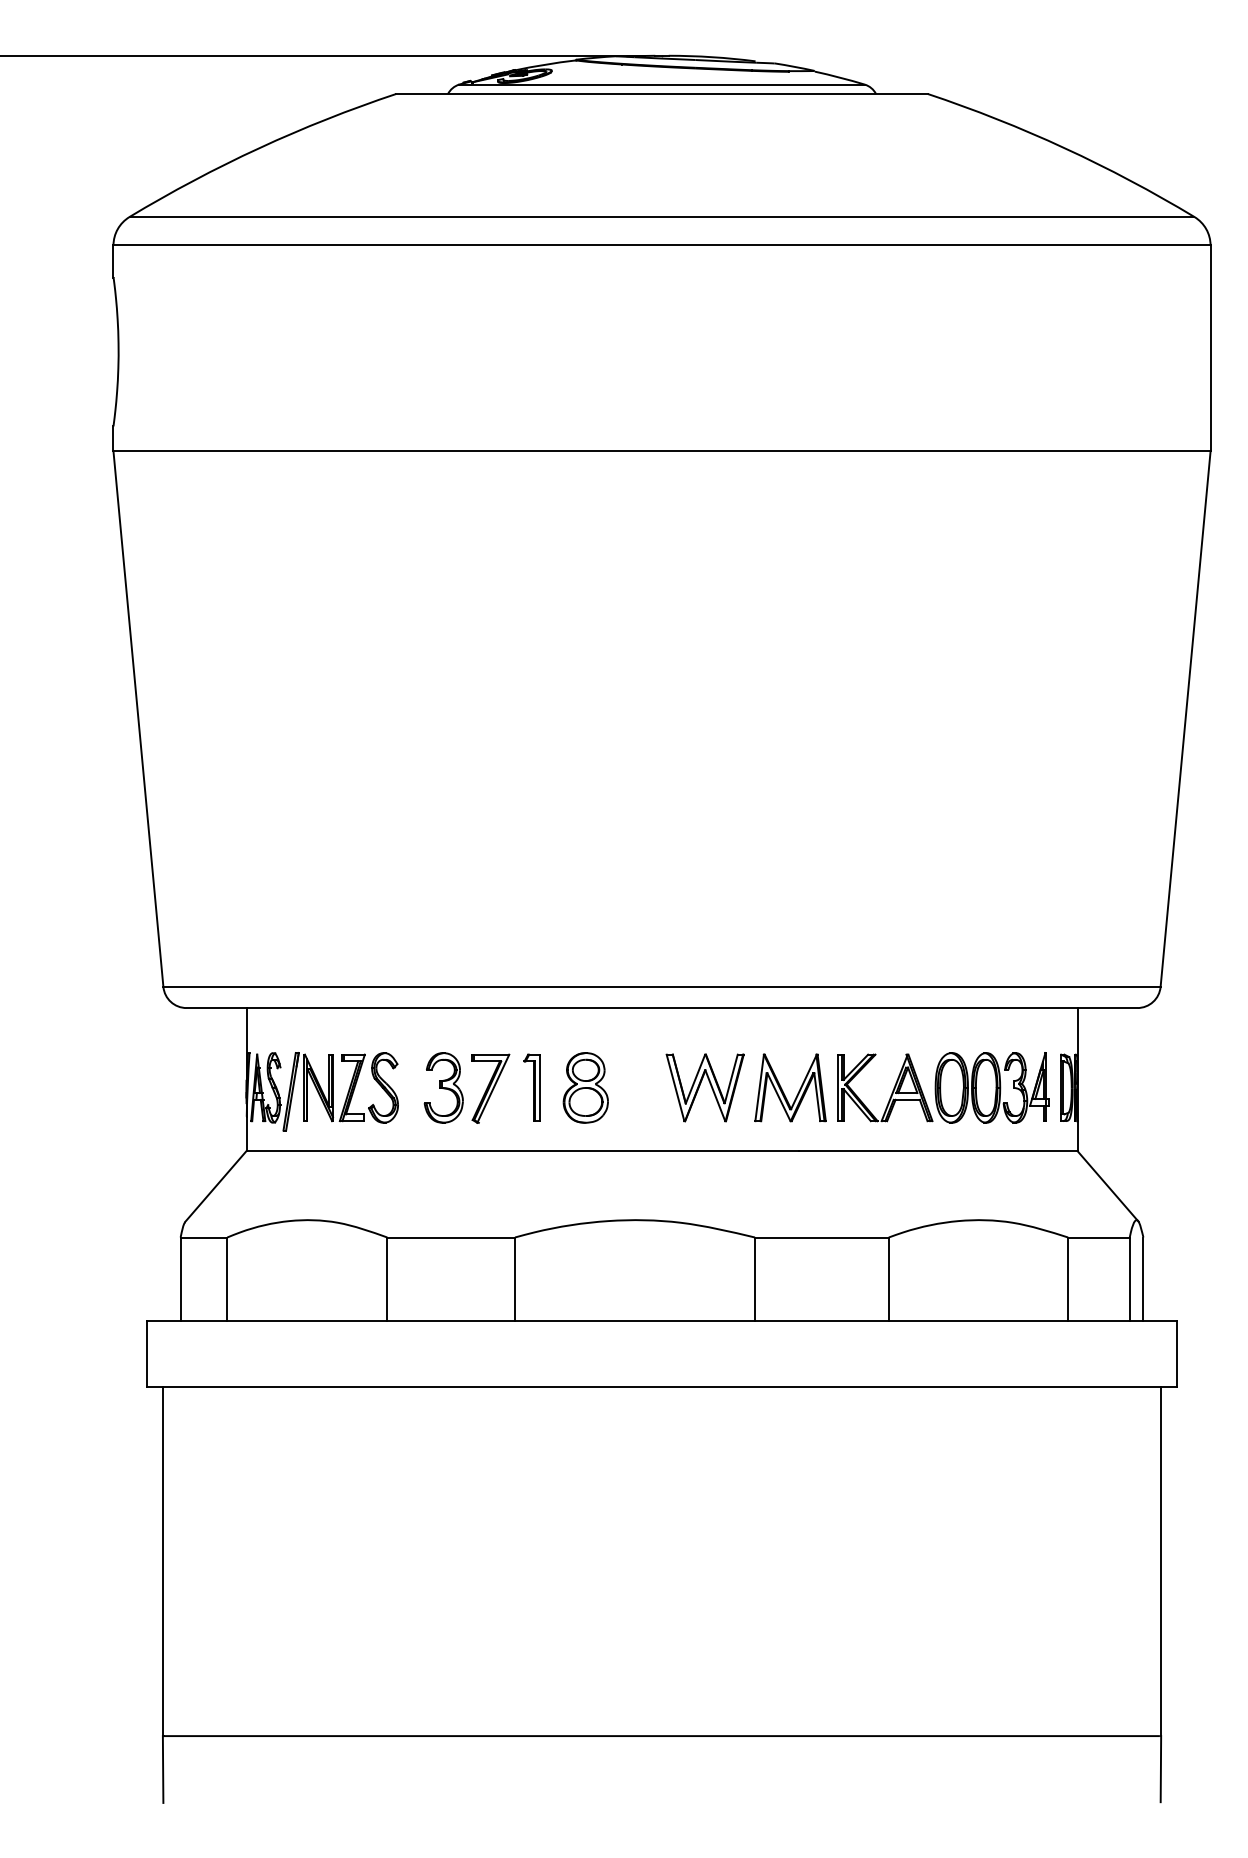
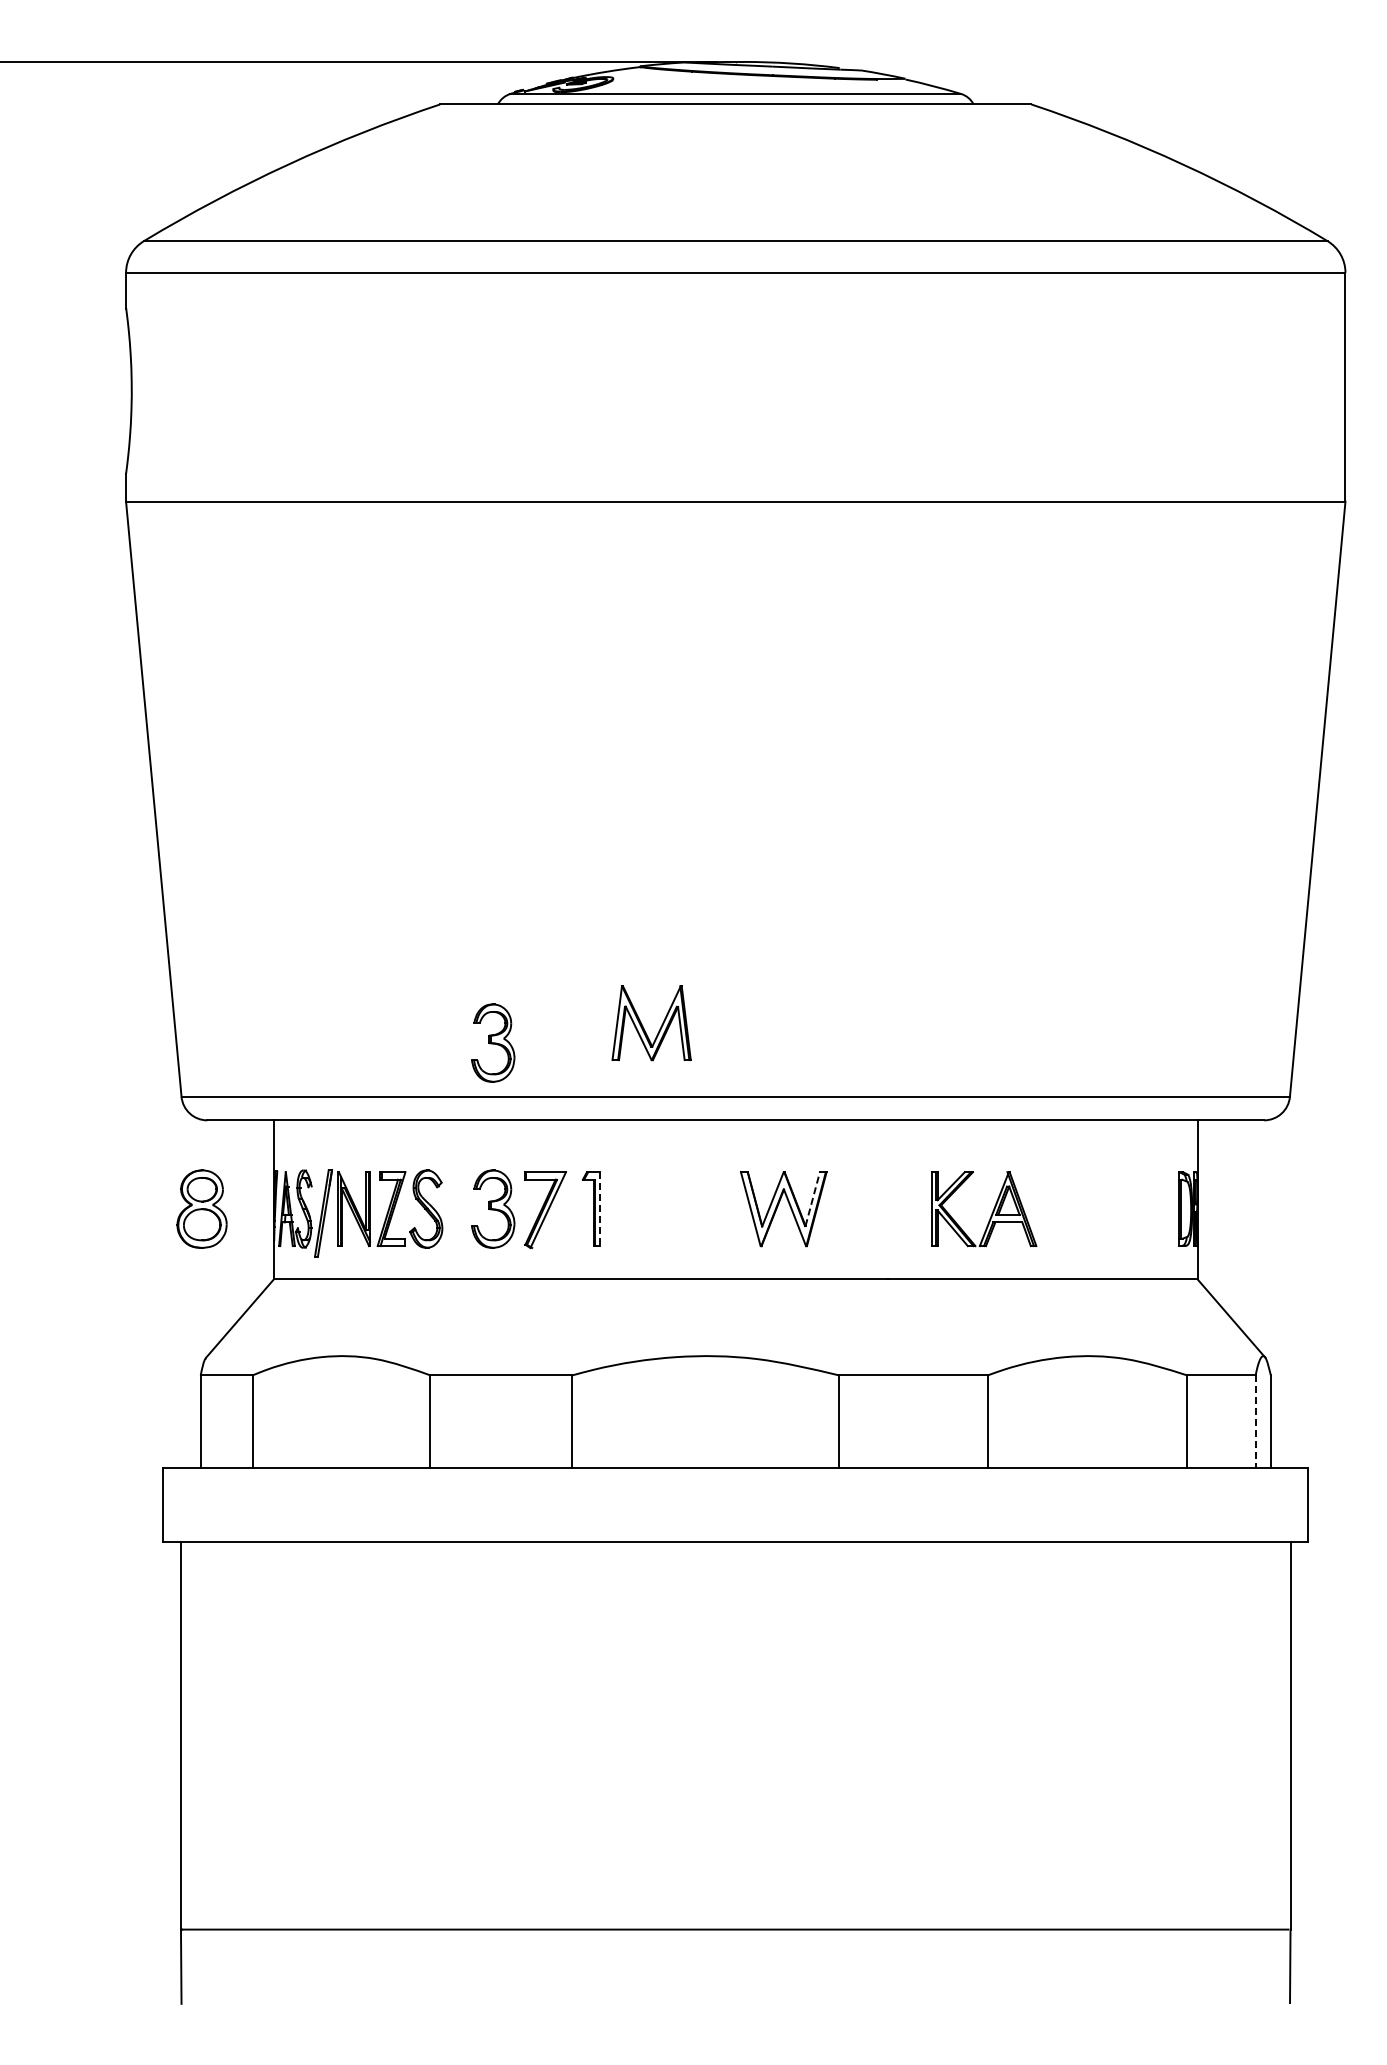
part: (444, 937) -> (493, 1042), added
line: (731, 1079) -> (812, 1199), solid -> dashed
part: (585, 1087) -> (201, 1208), moved
part: (991, 1087) -> (1102, 1208), removed
line: (539, 1088) -> (599, 1209), solid -> dashed
part: (783, 1090) -> (643, 1026), moved
line: (1129, 1279) -> (1255, 1422), solid -> dashed

